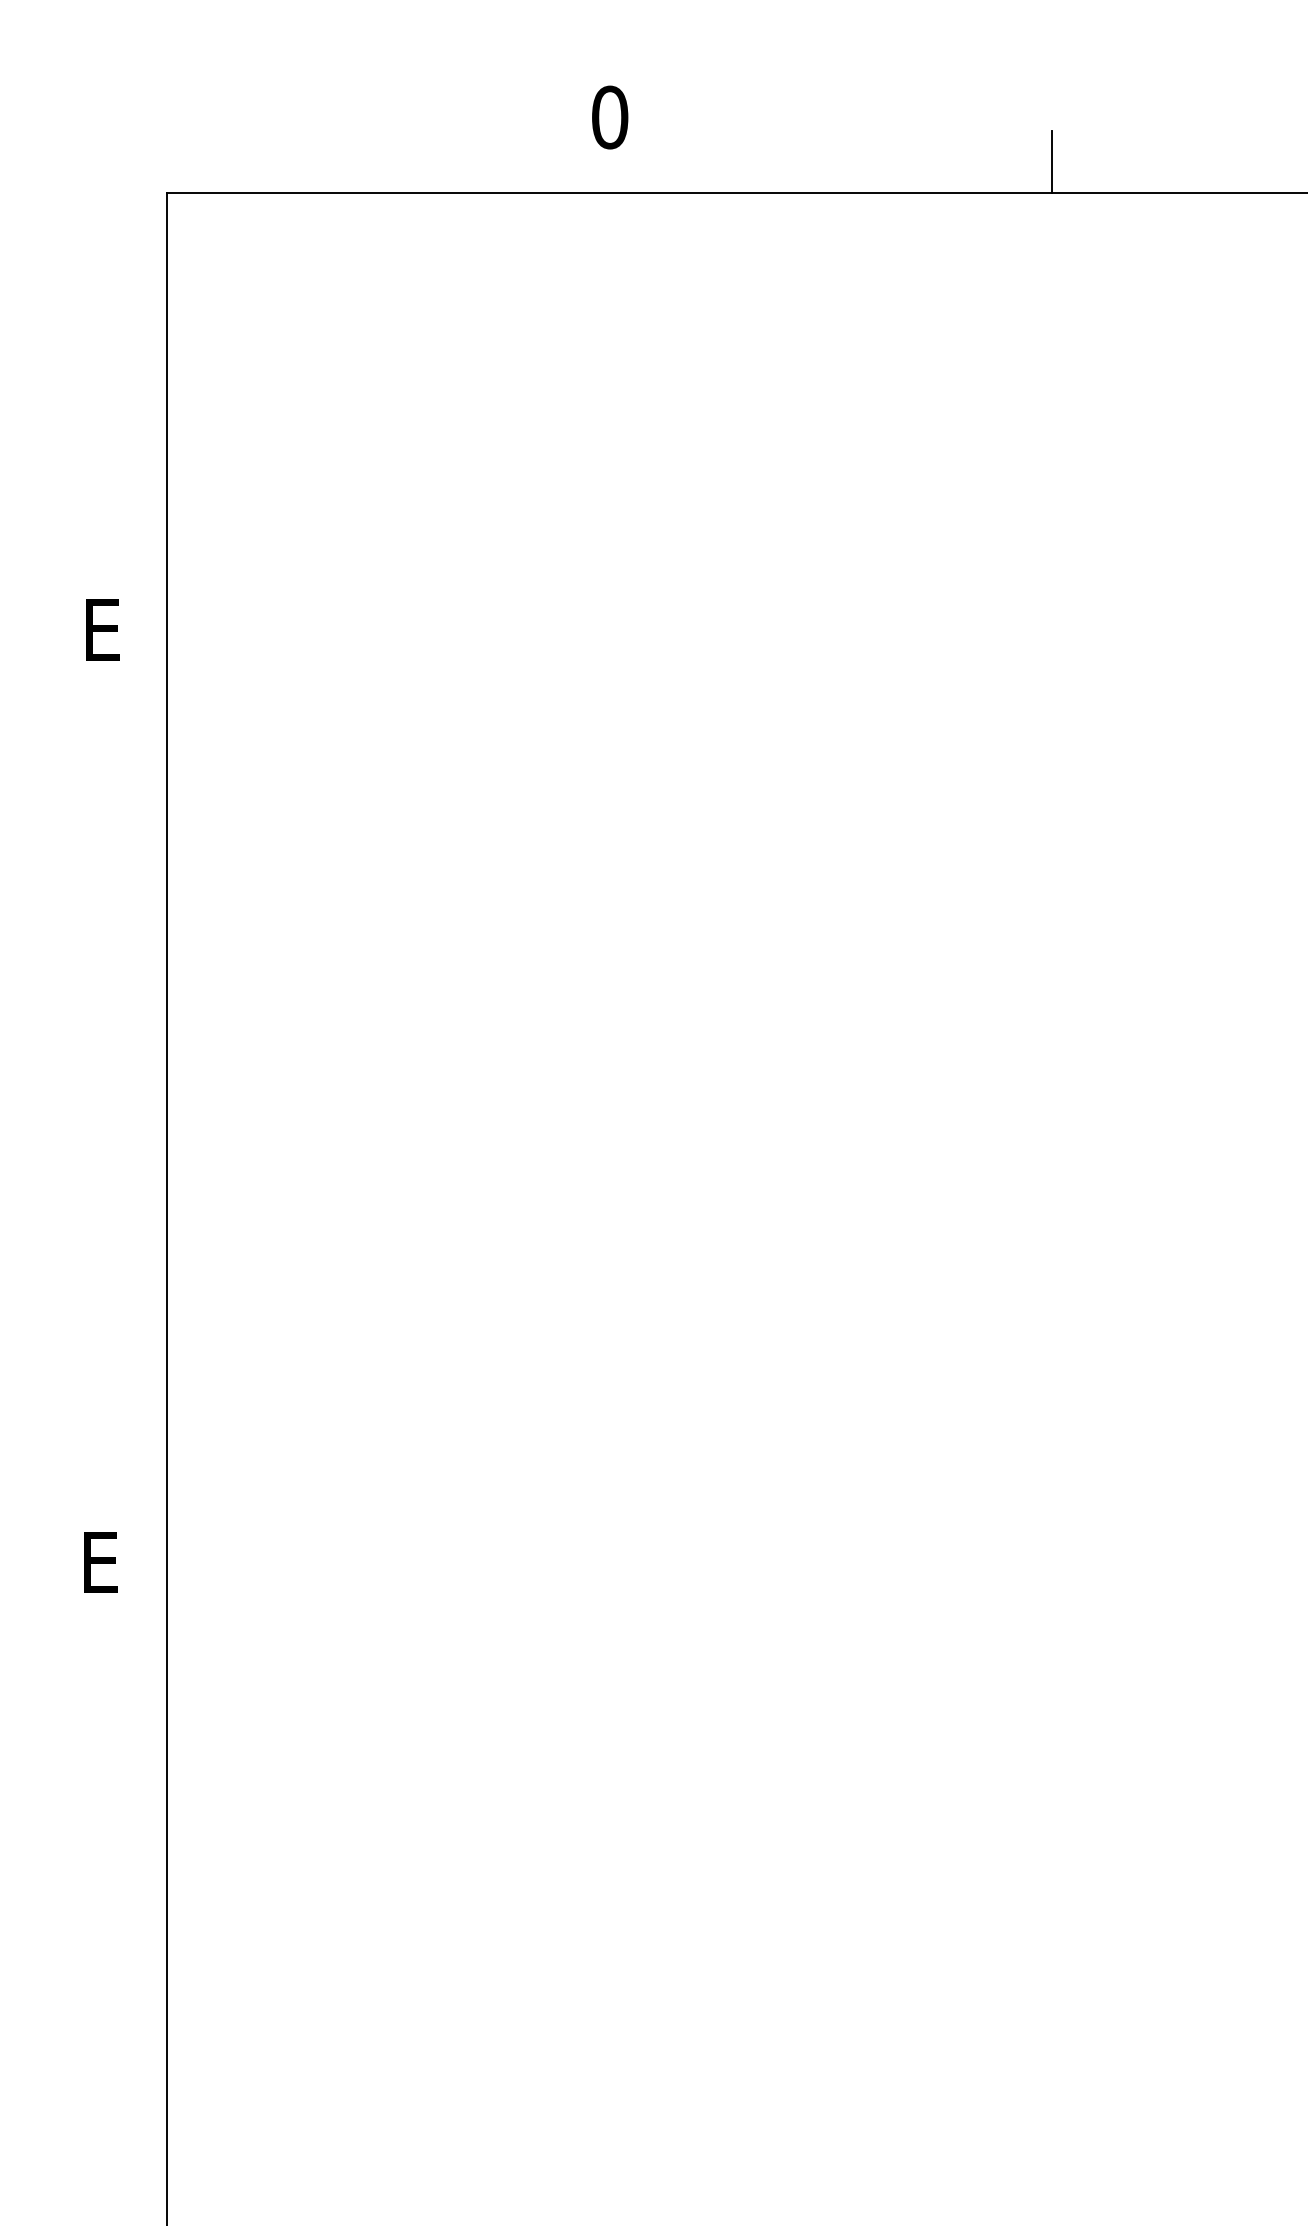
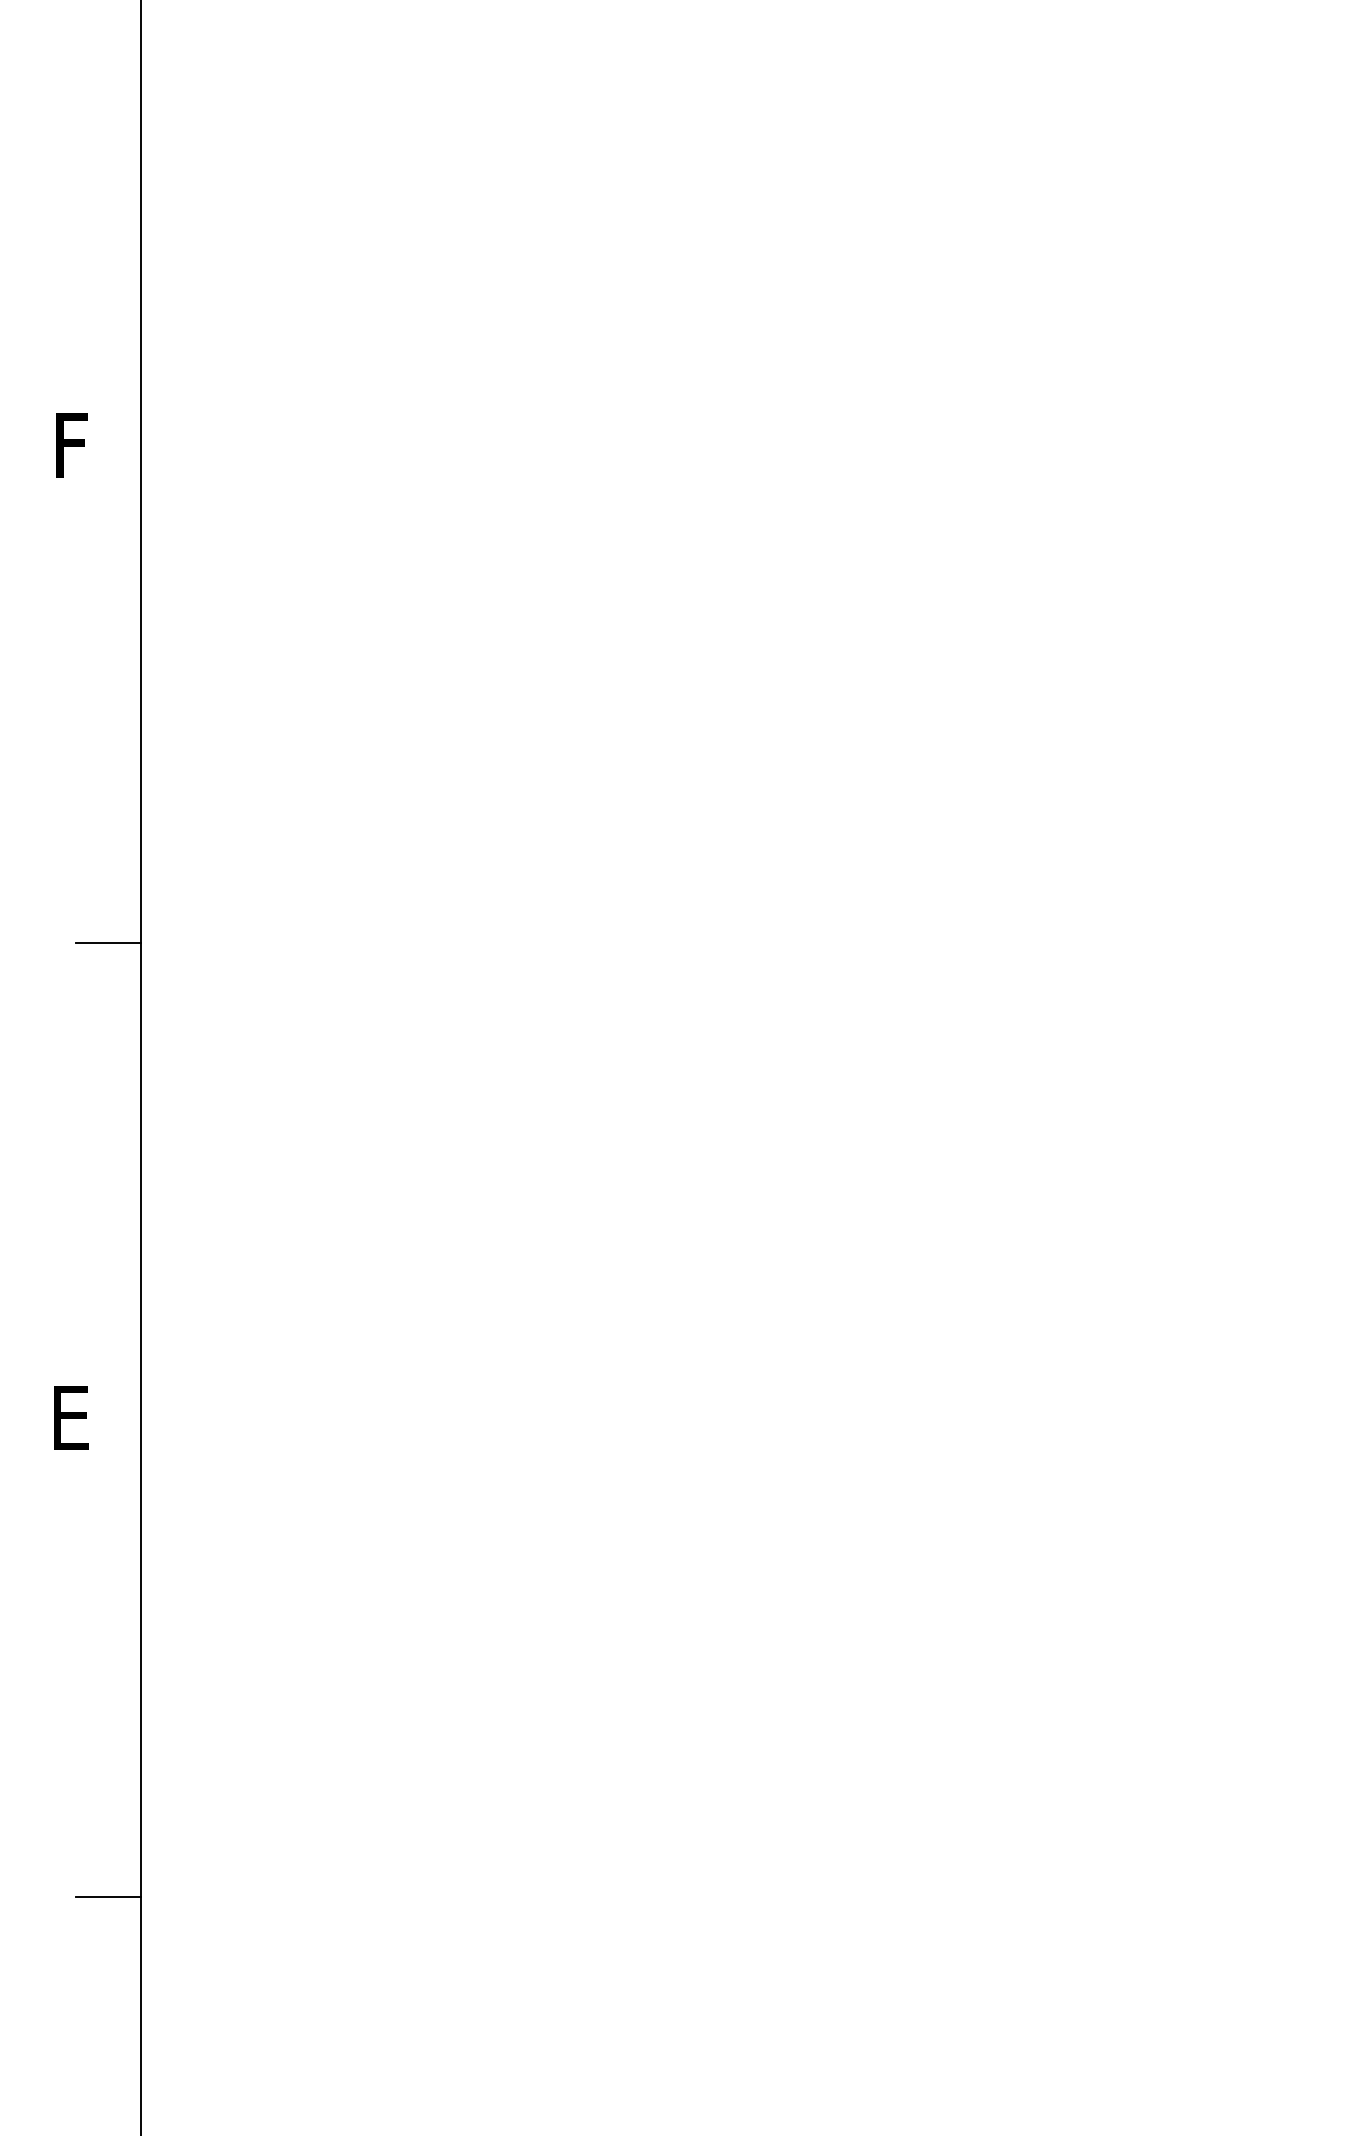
text: (106, 629) -> (77, 444), E -> F
line: (136, 1107) -> (108, 943), added
line: (136, 2021) -> (108, 1896), added

